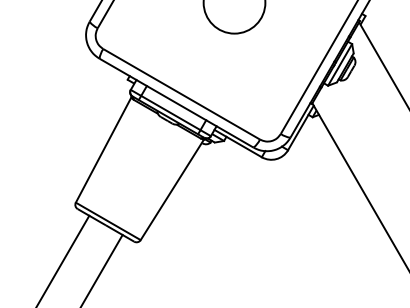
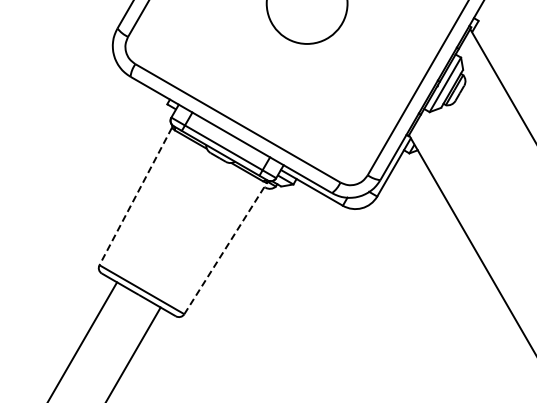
line: (103, 150) -> (135, 196), solid -> dashed
line: (172, 189) -> (225, 248), solid -> dashed

